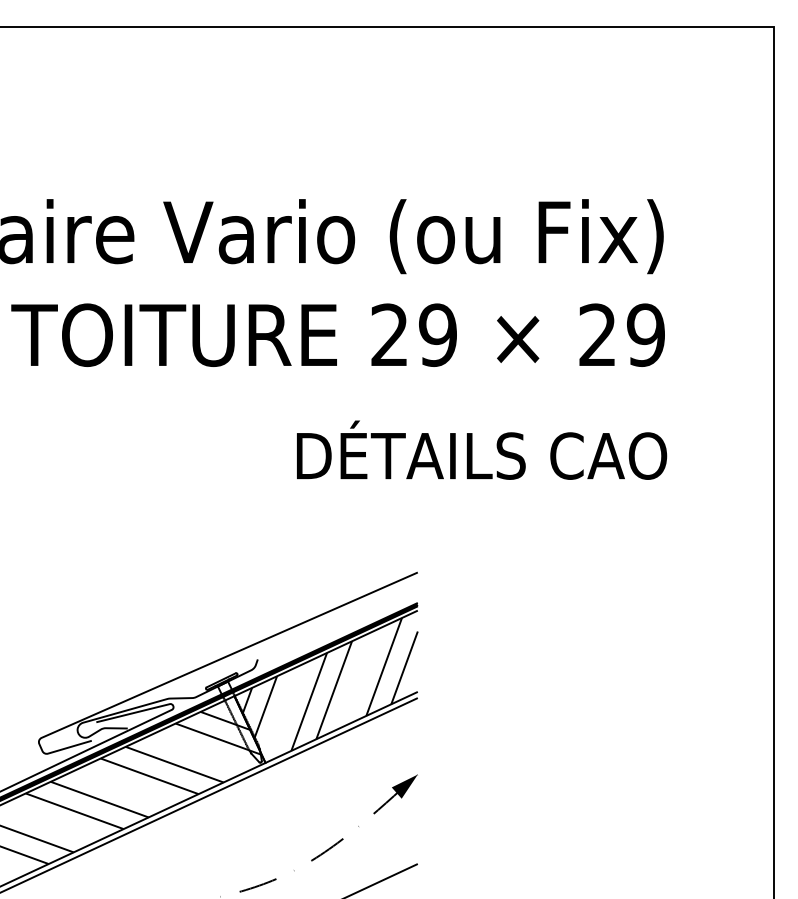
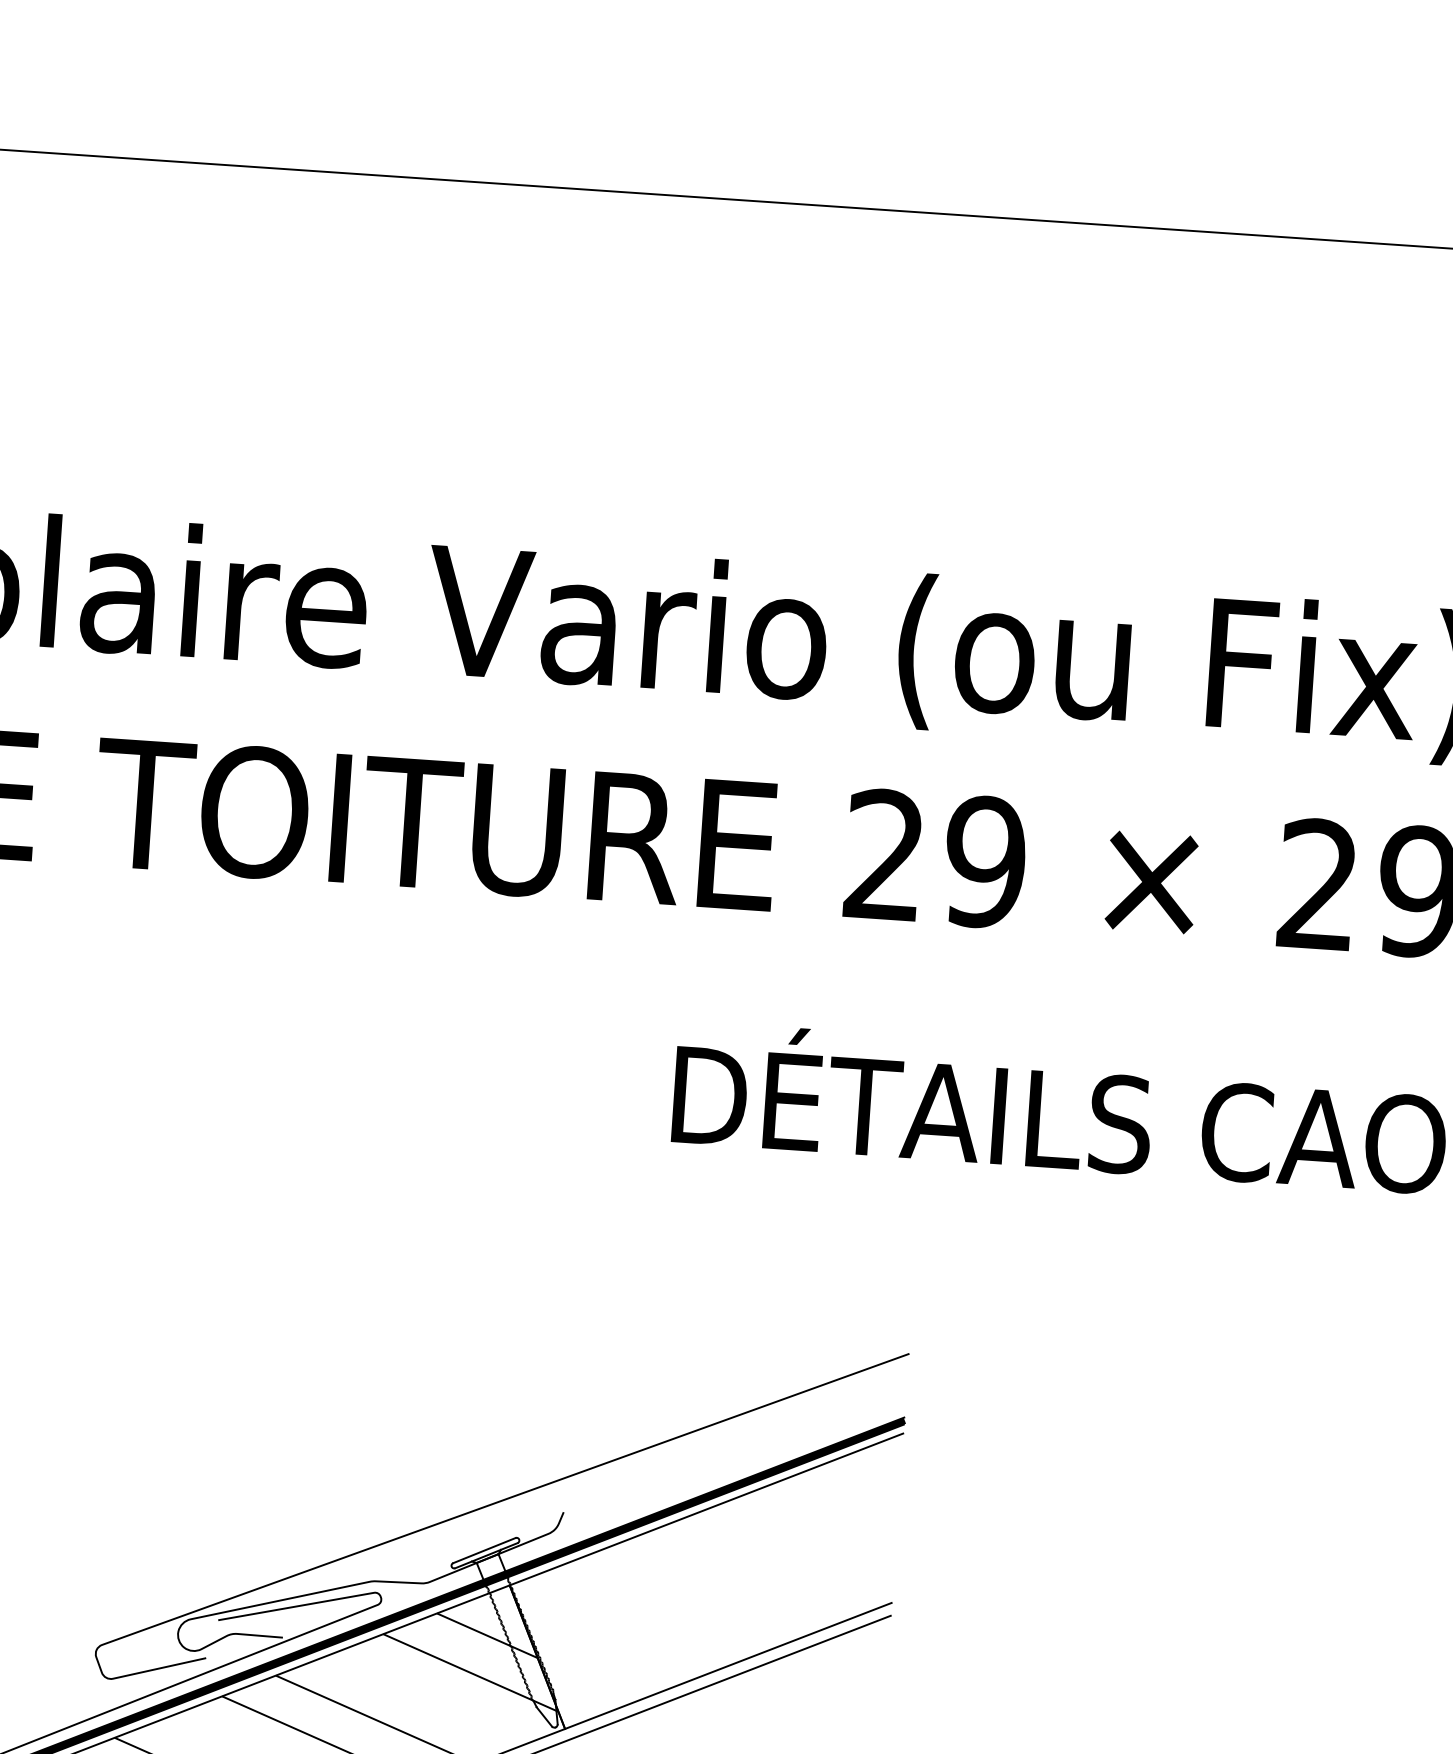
hatch: (329, 684) -> (709, 1574), removed

